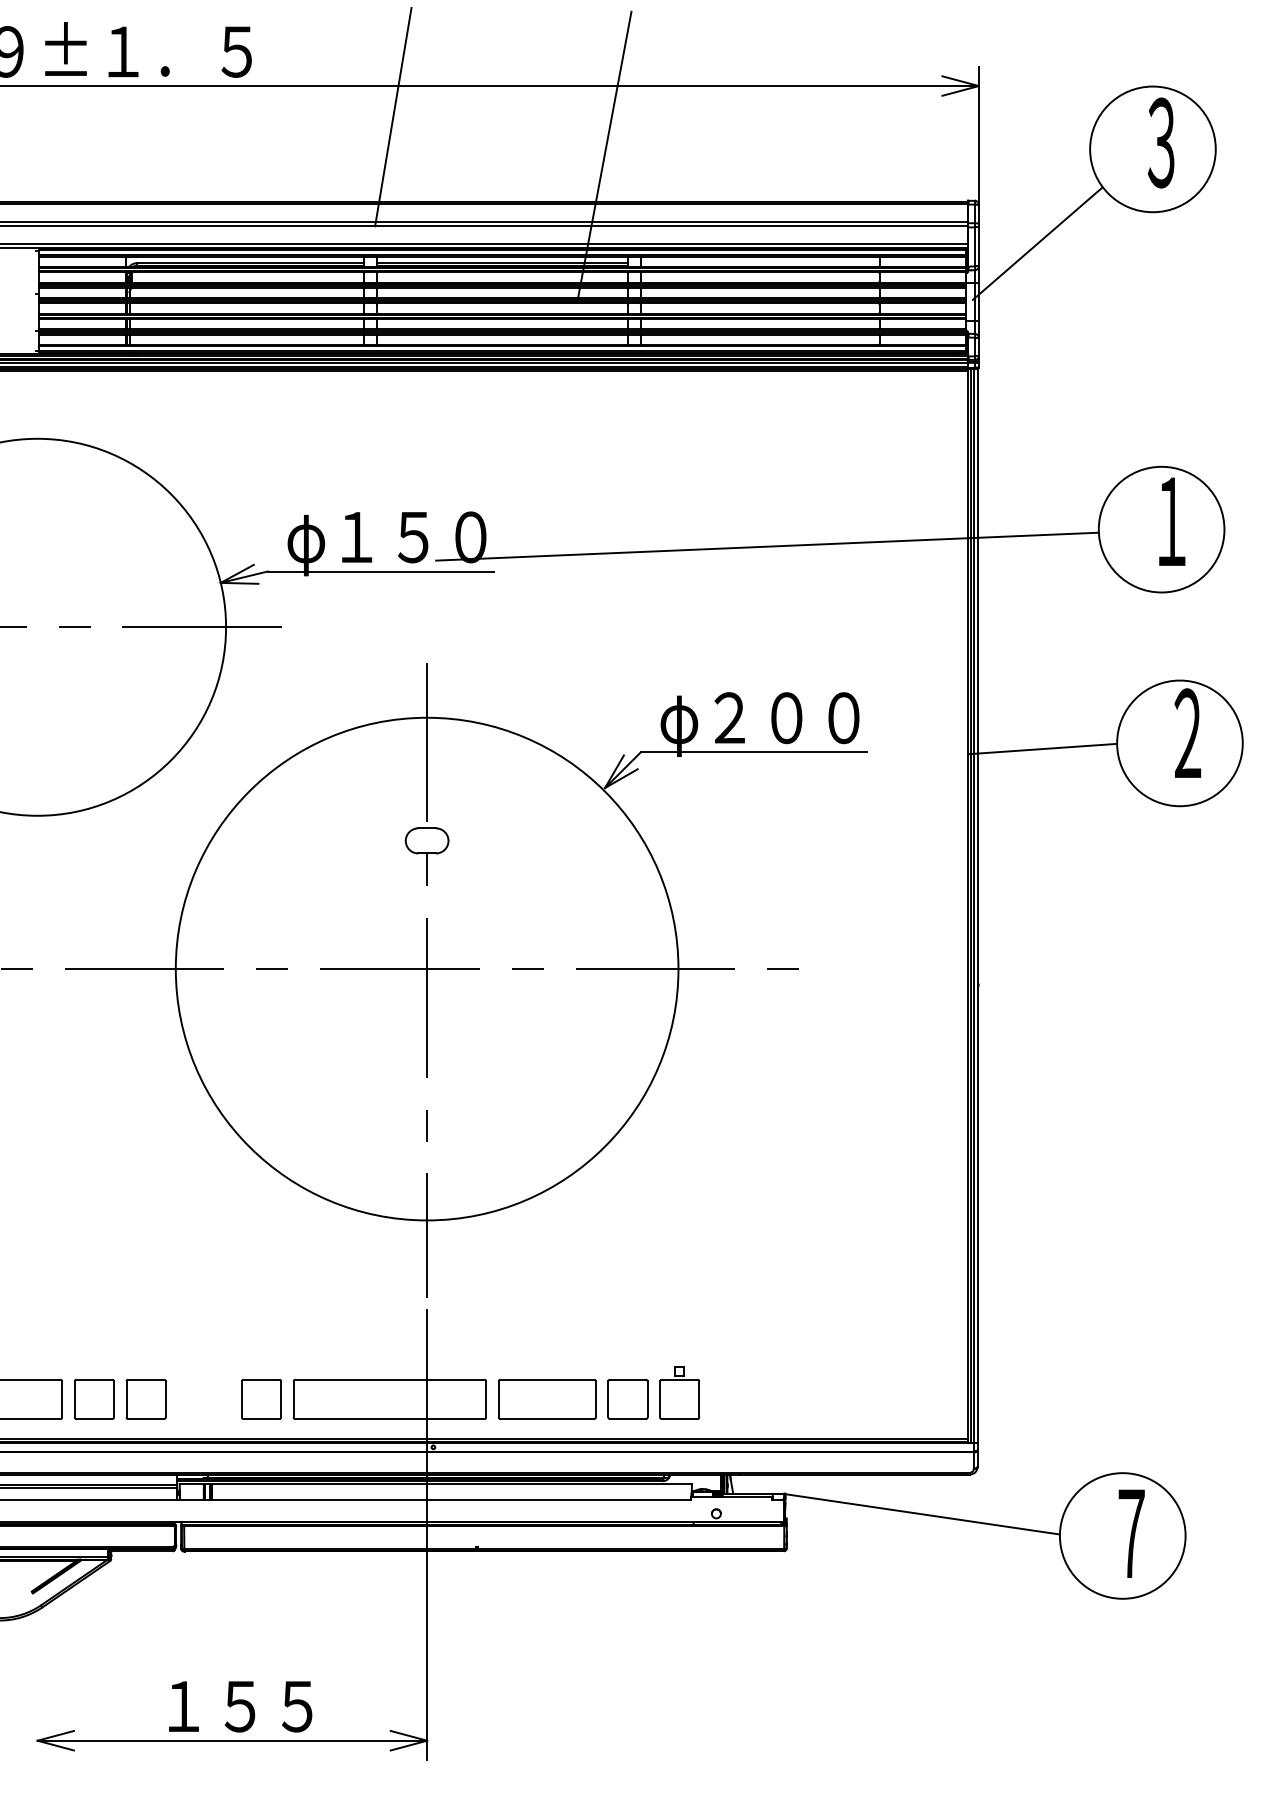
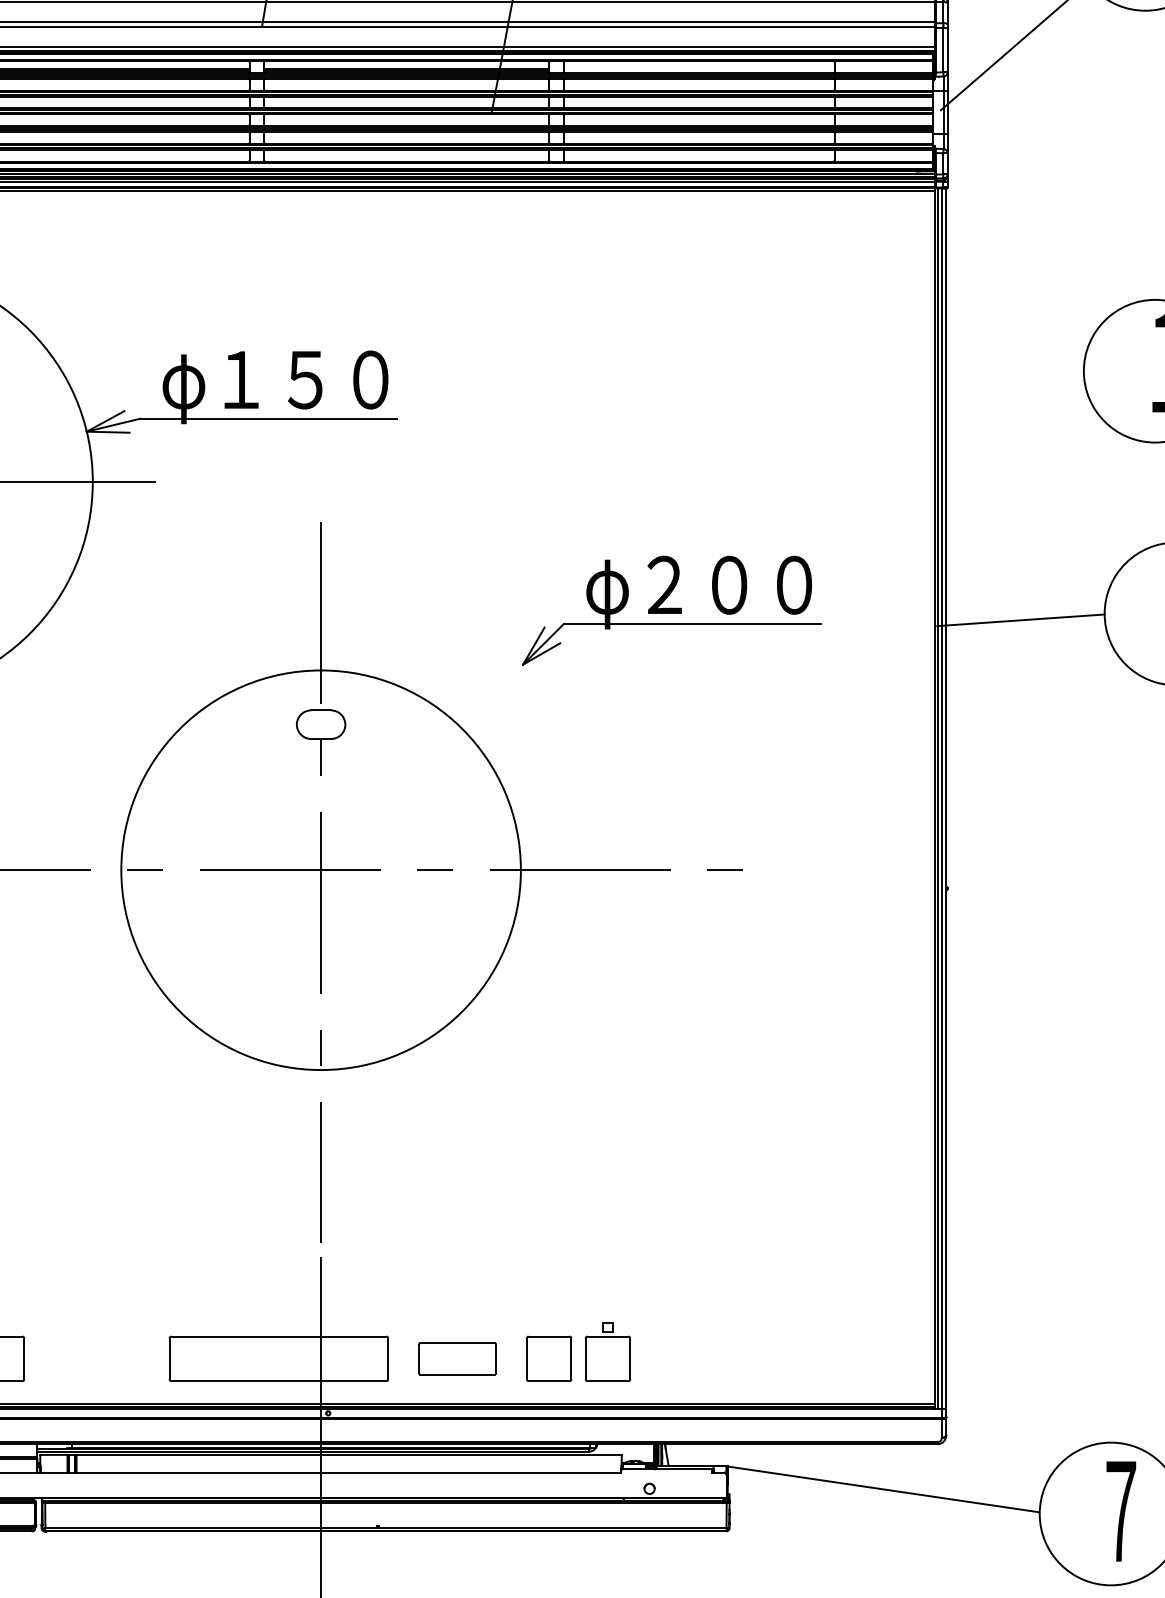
line: (767, 546) -> (707, 390), removed
circle: (426, 968) -> (320, 869), size x0.7
part: (261, 1399) -> (133, 1359), removed
part: (547, 1399) -> (457, 1359), size x0.7

